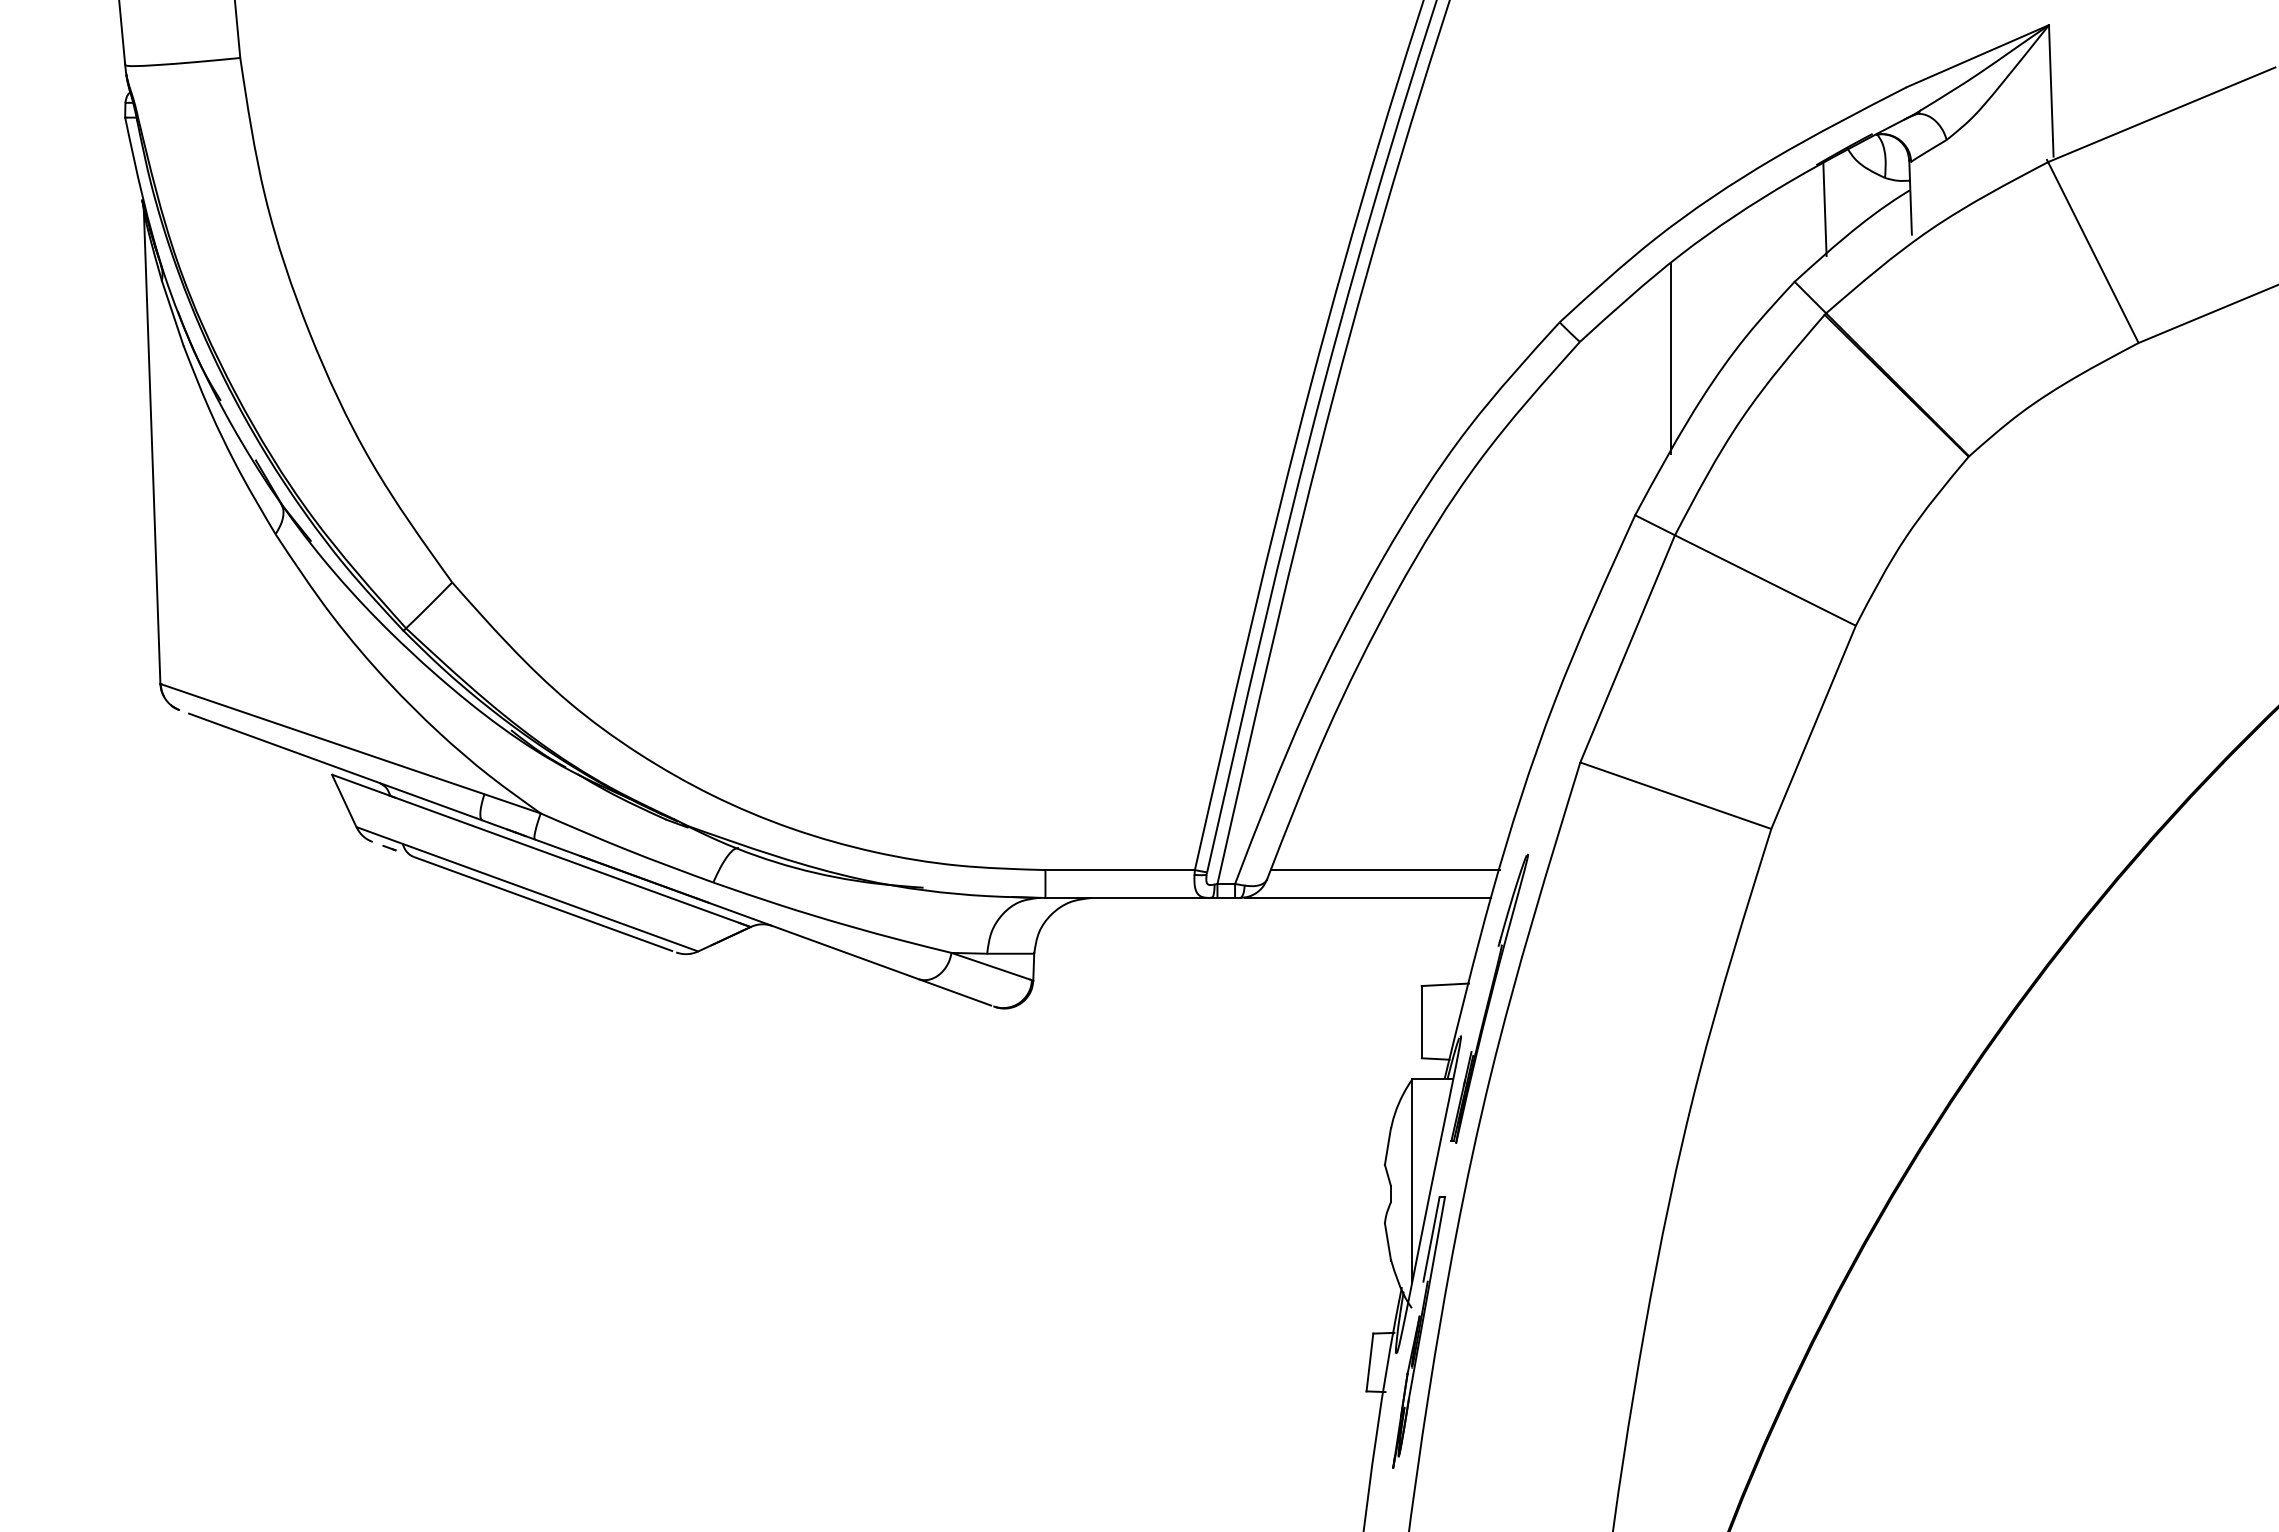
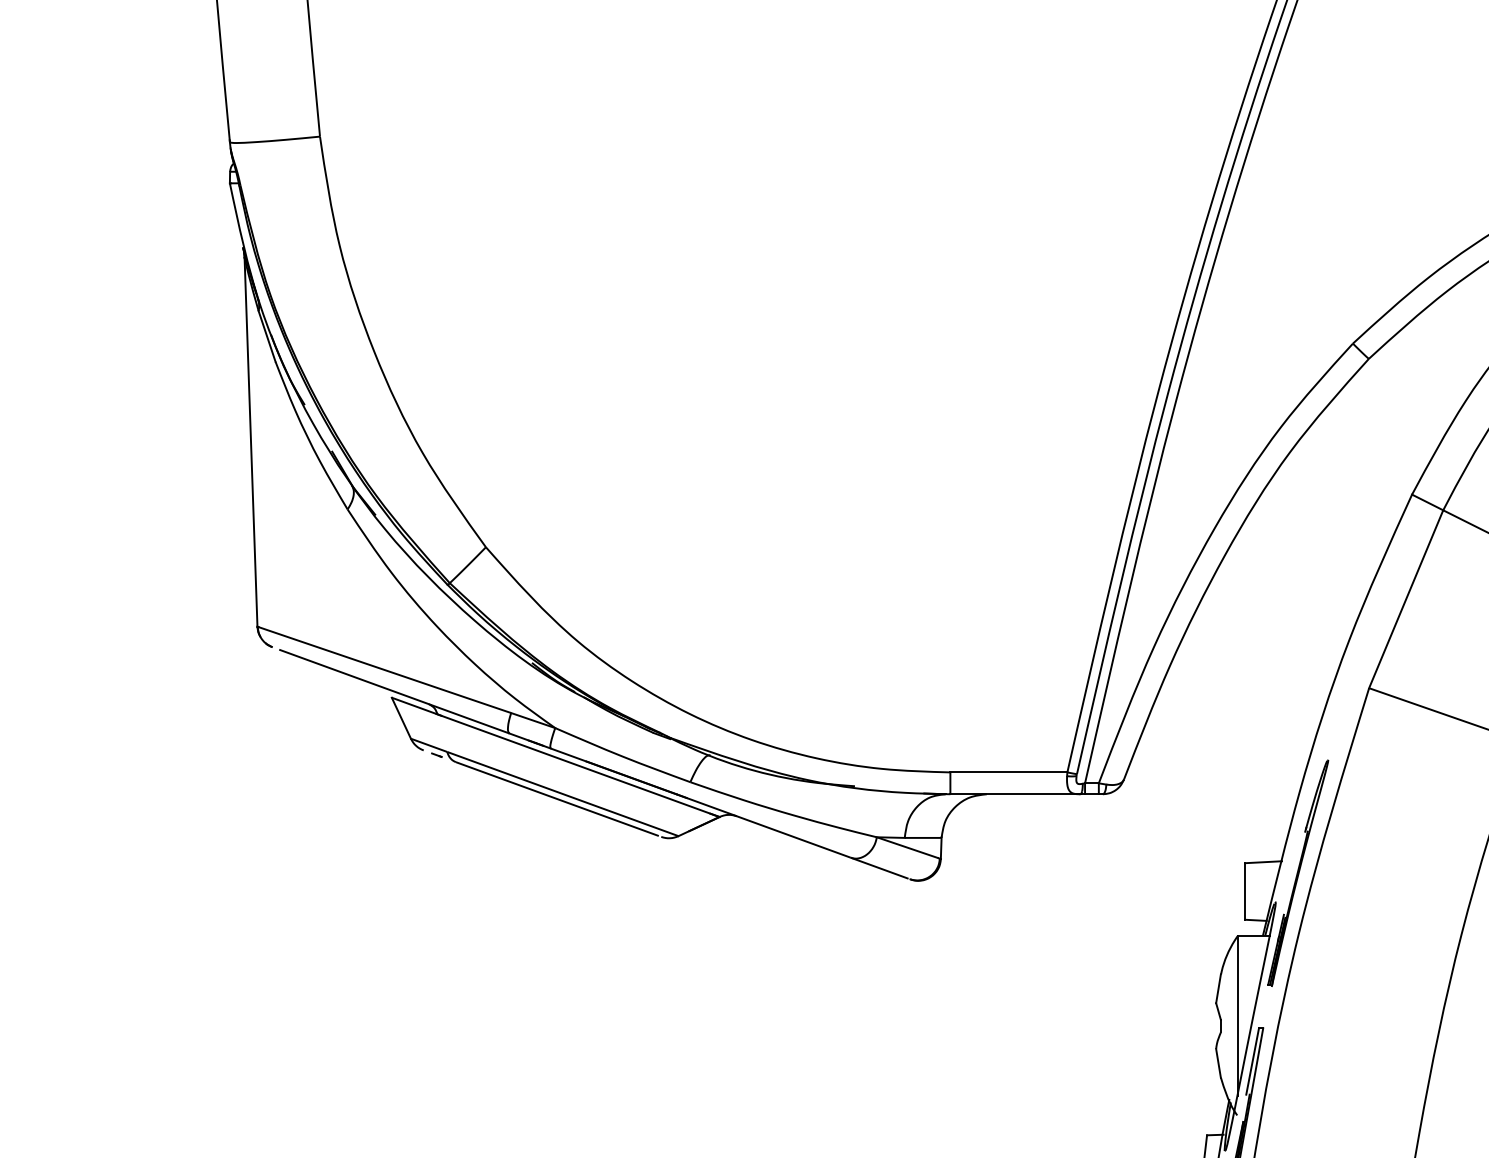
line: (1670, 358) -> (1439, 371), removed
line: (1384, 870) -> (1215, 772), removed
line: (1367, 897) -> (1202, 793), removed

